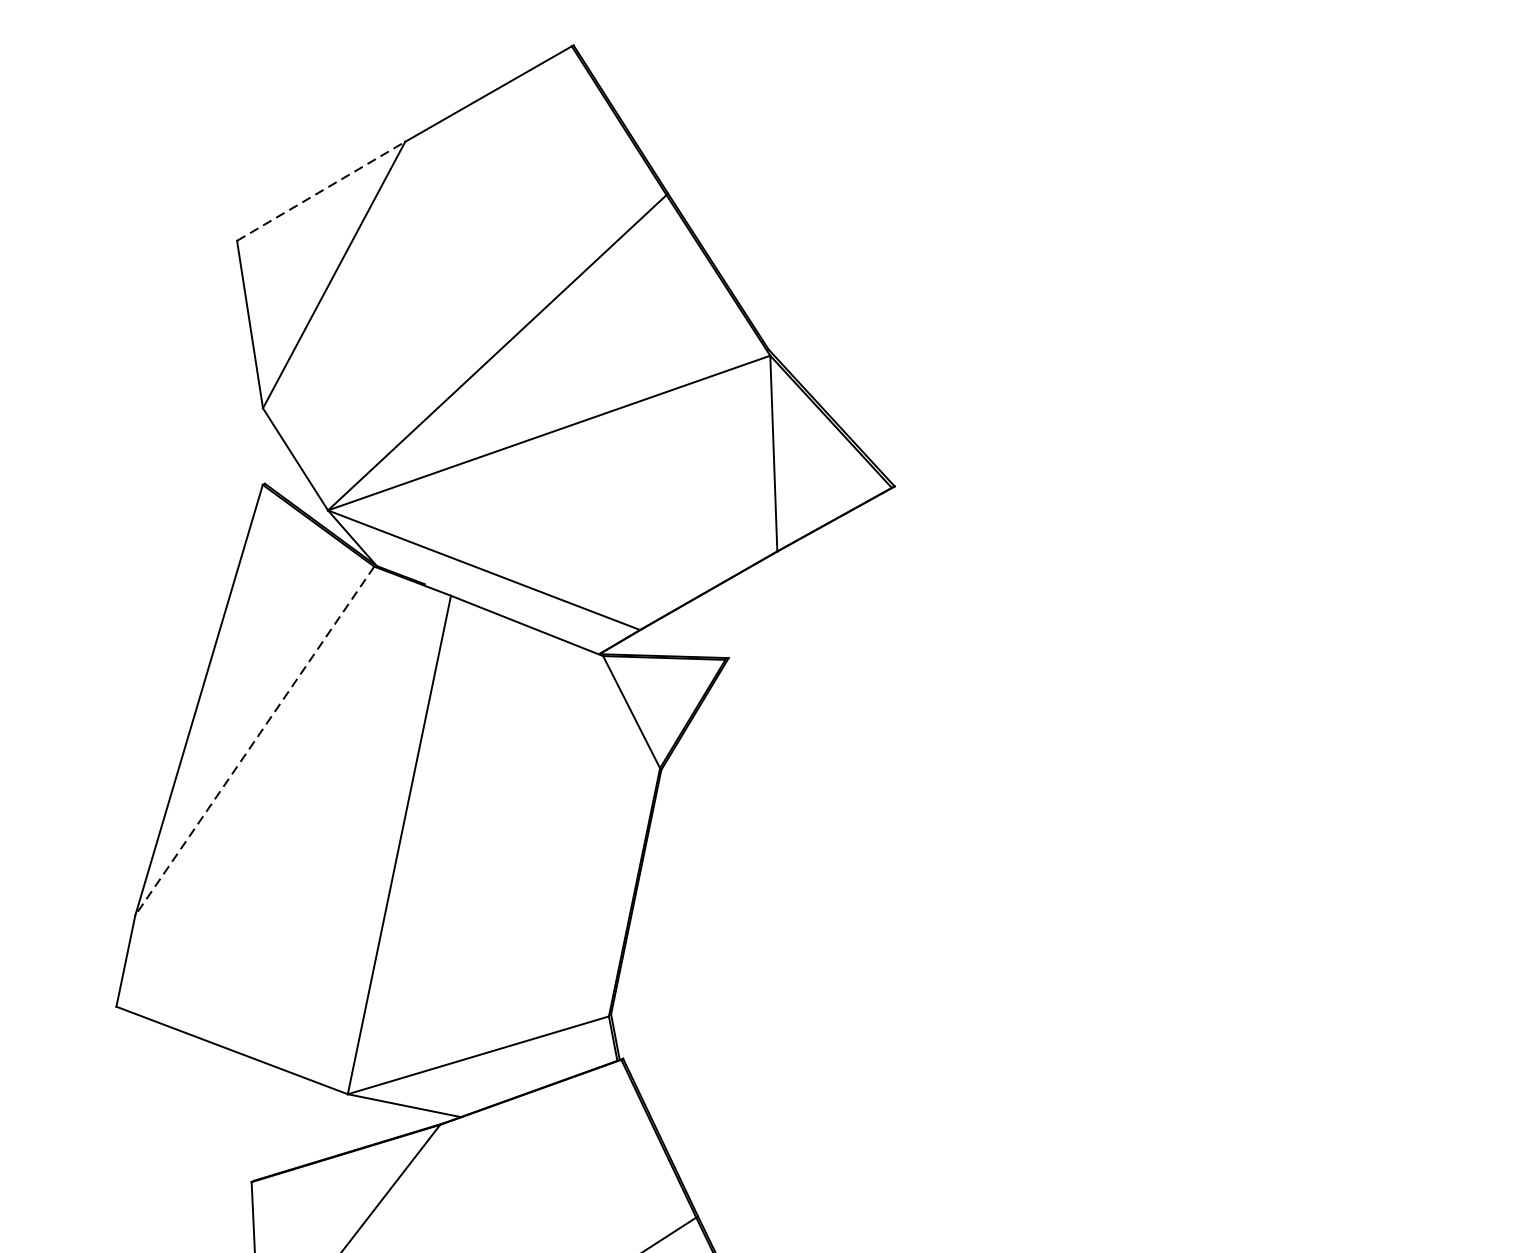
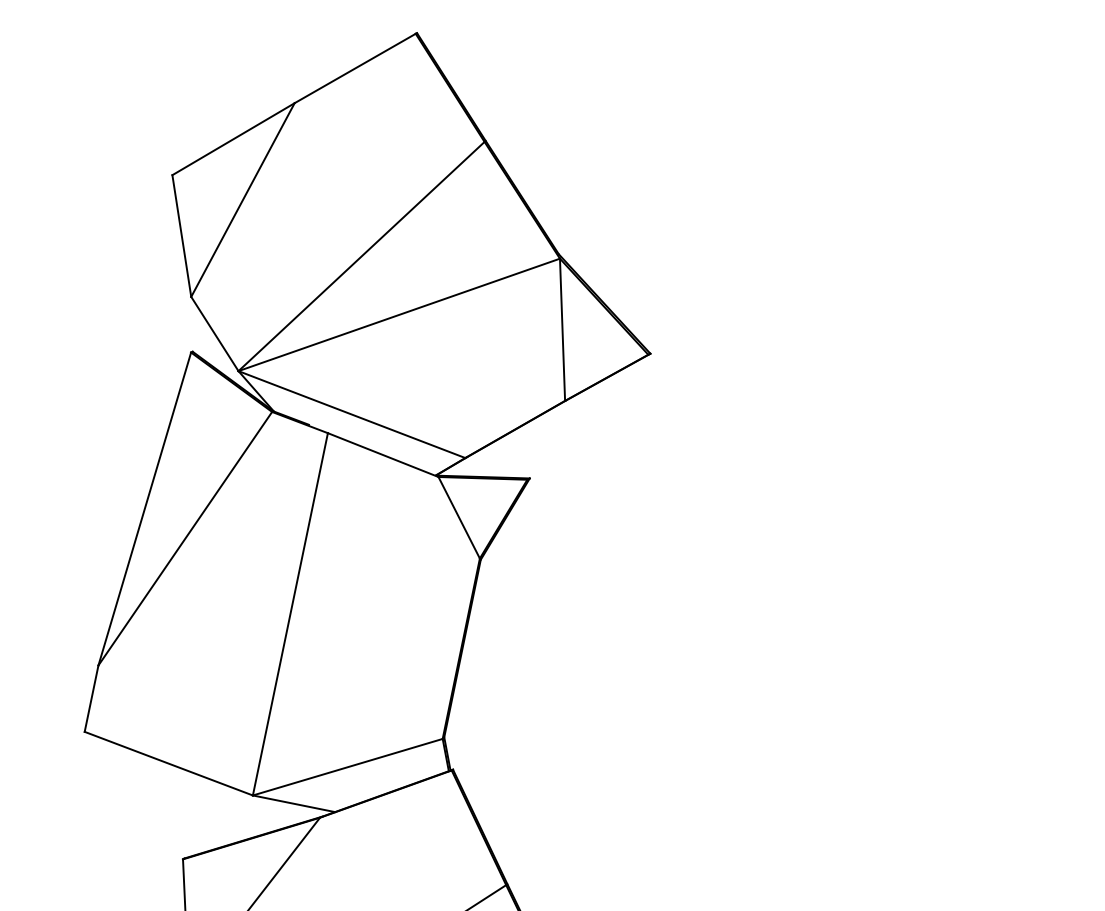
line: (321, 191) -> (233, 139), dashed -> solid
line: (255, 740) -> (185, 538), dashed -> solid

